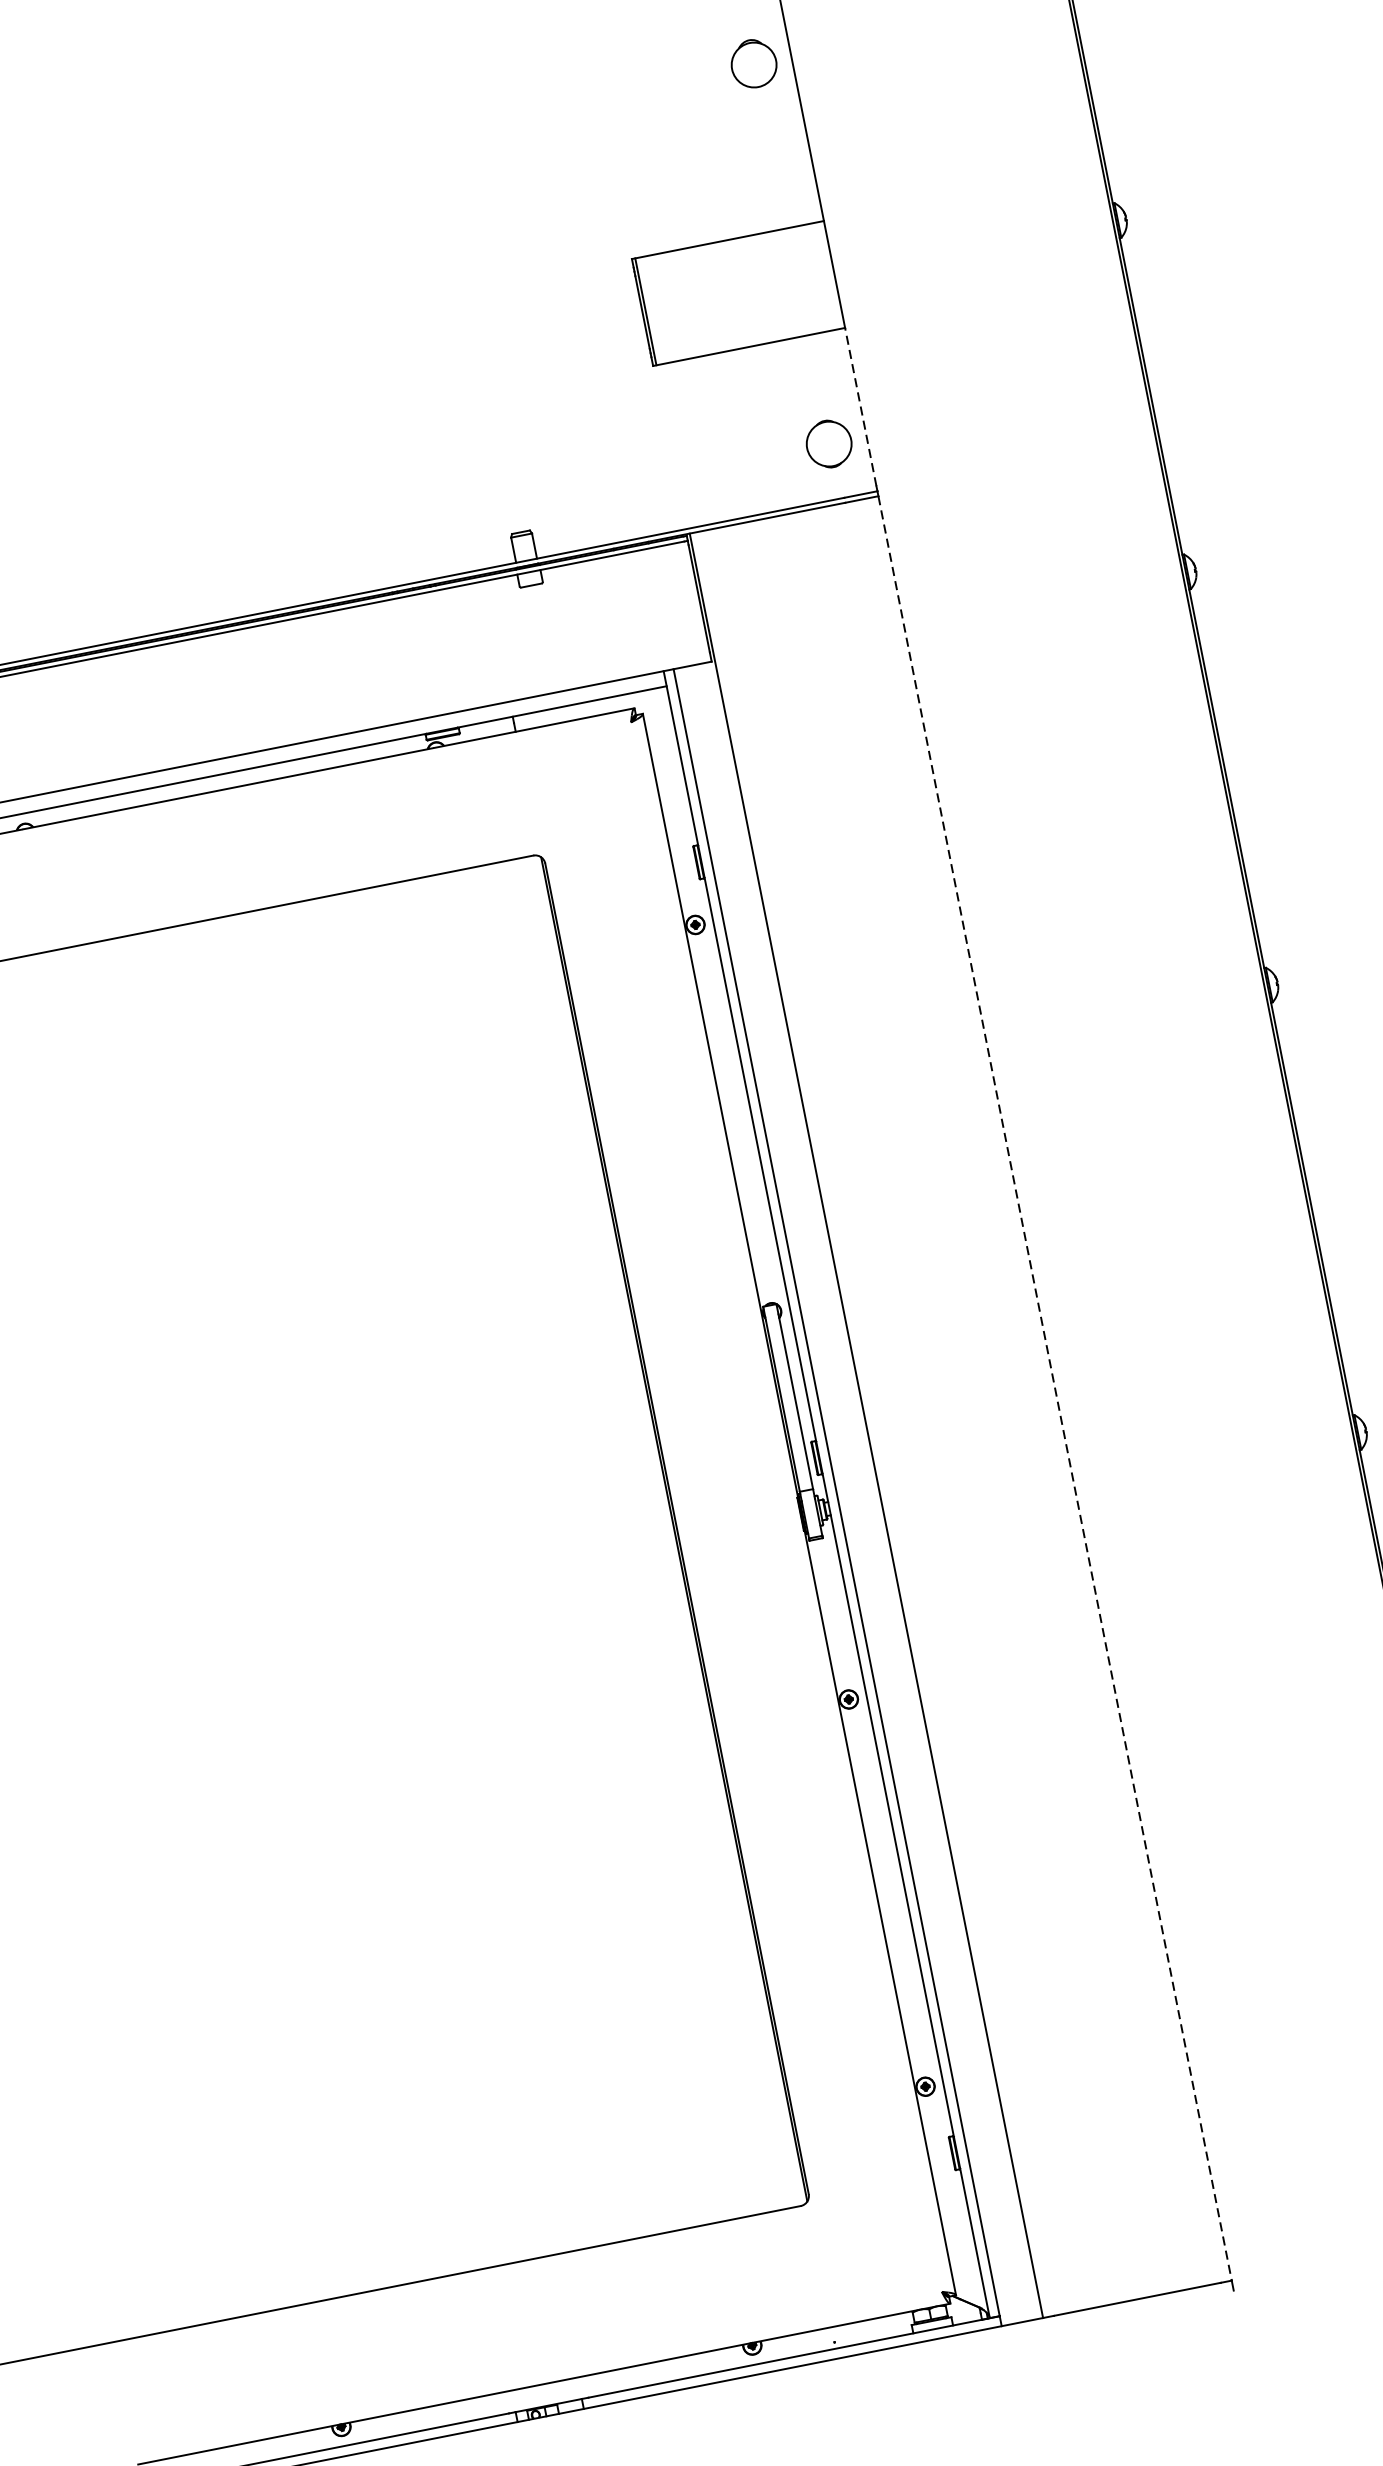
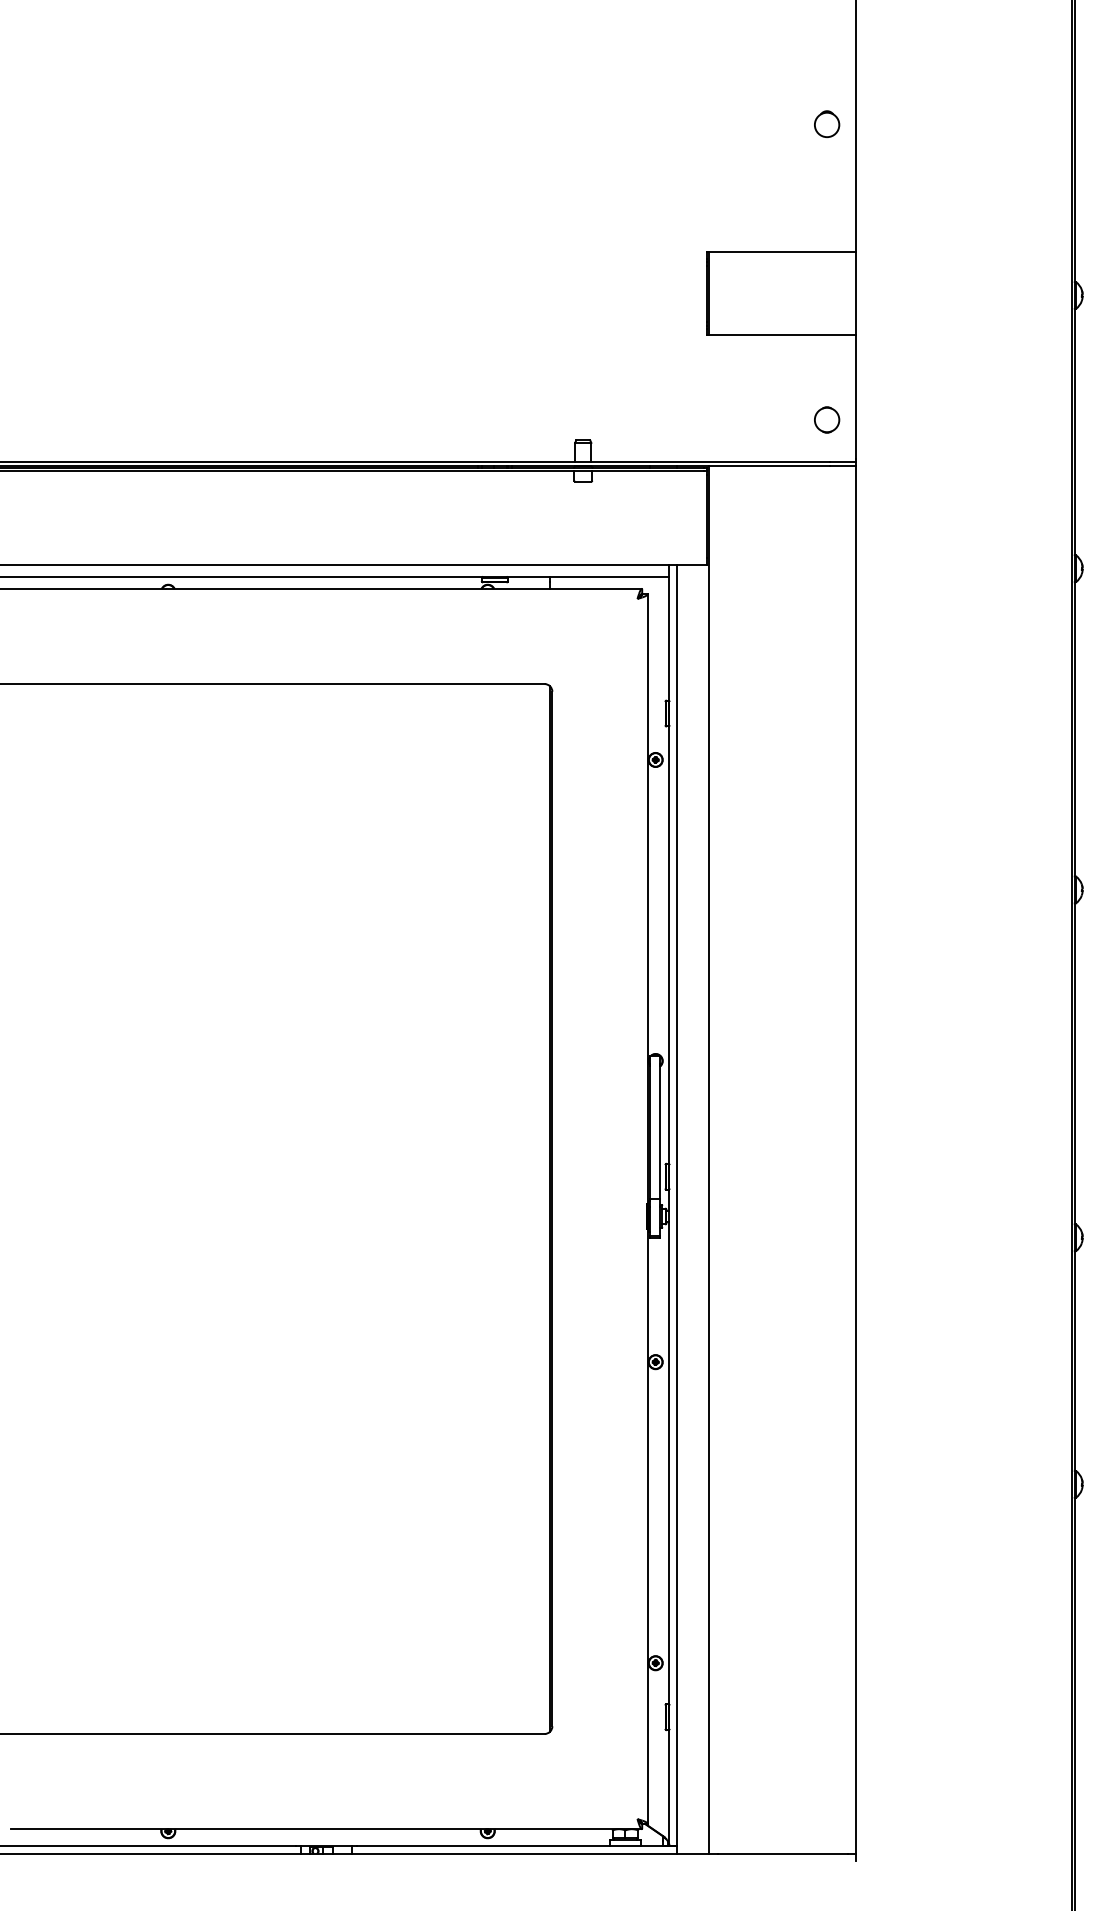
part: (754, 62) -> (827, 123), size x0.71
line: (861, 407) -> (856, 397), dashed -> solid
part: (829, 443) -> (827, 419), size x0.71
line: (1055, 1387) -> (856, 1159), dashed -> solid

